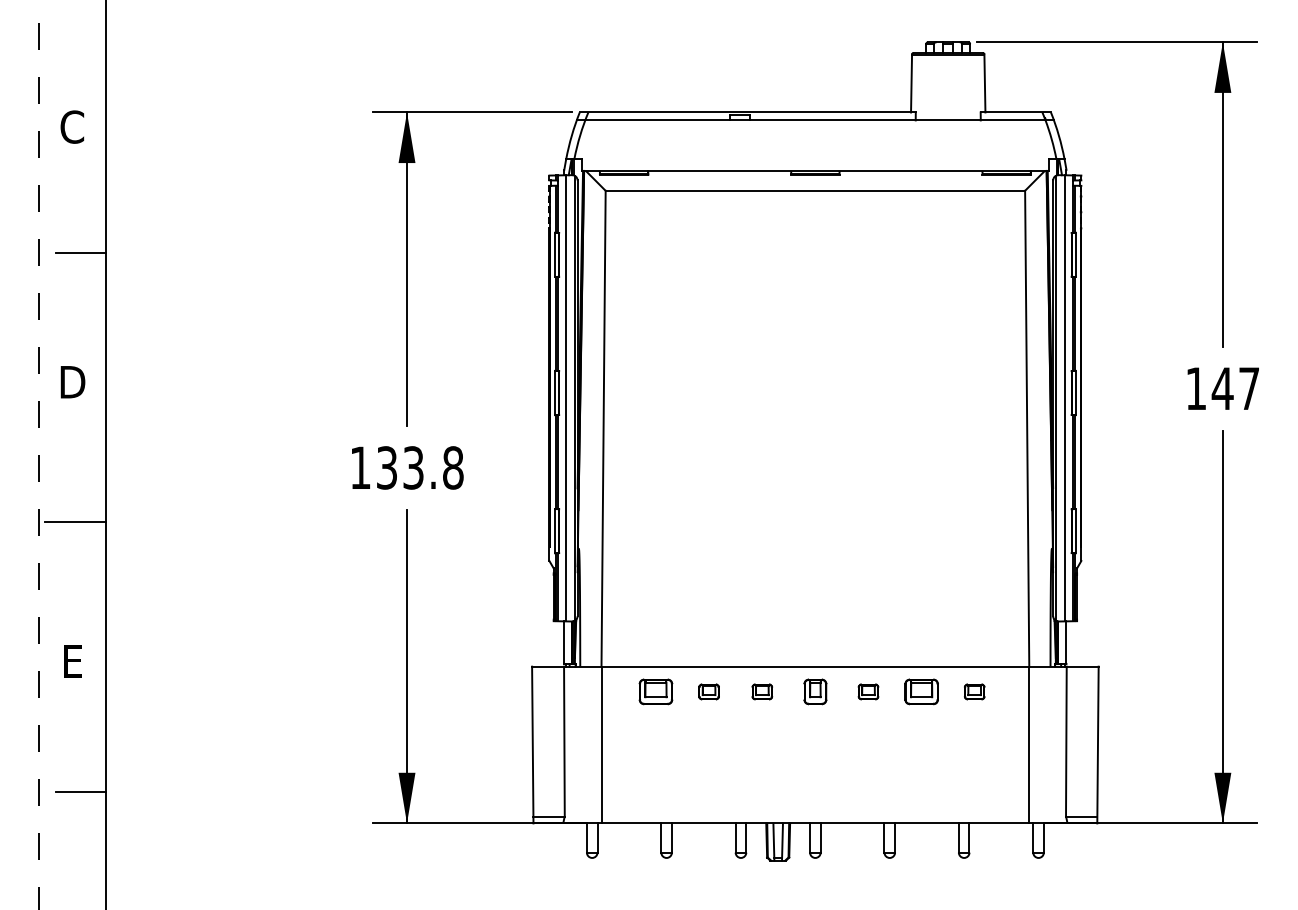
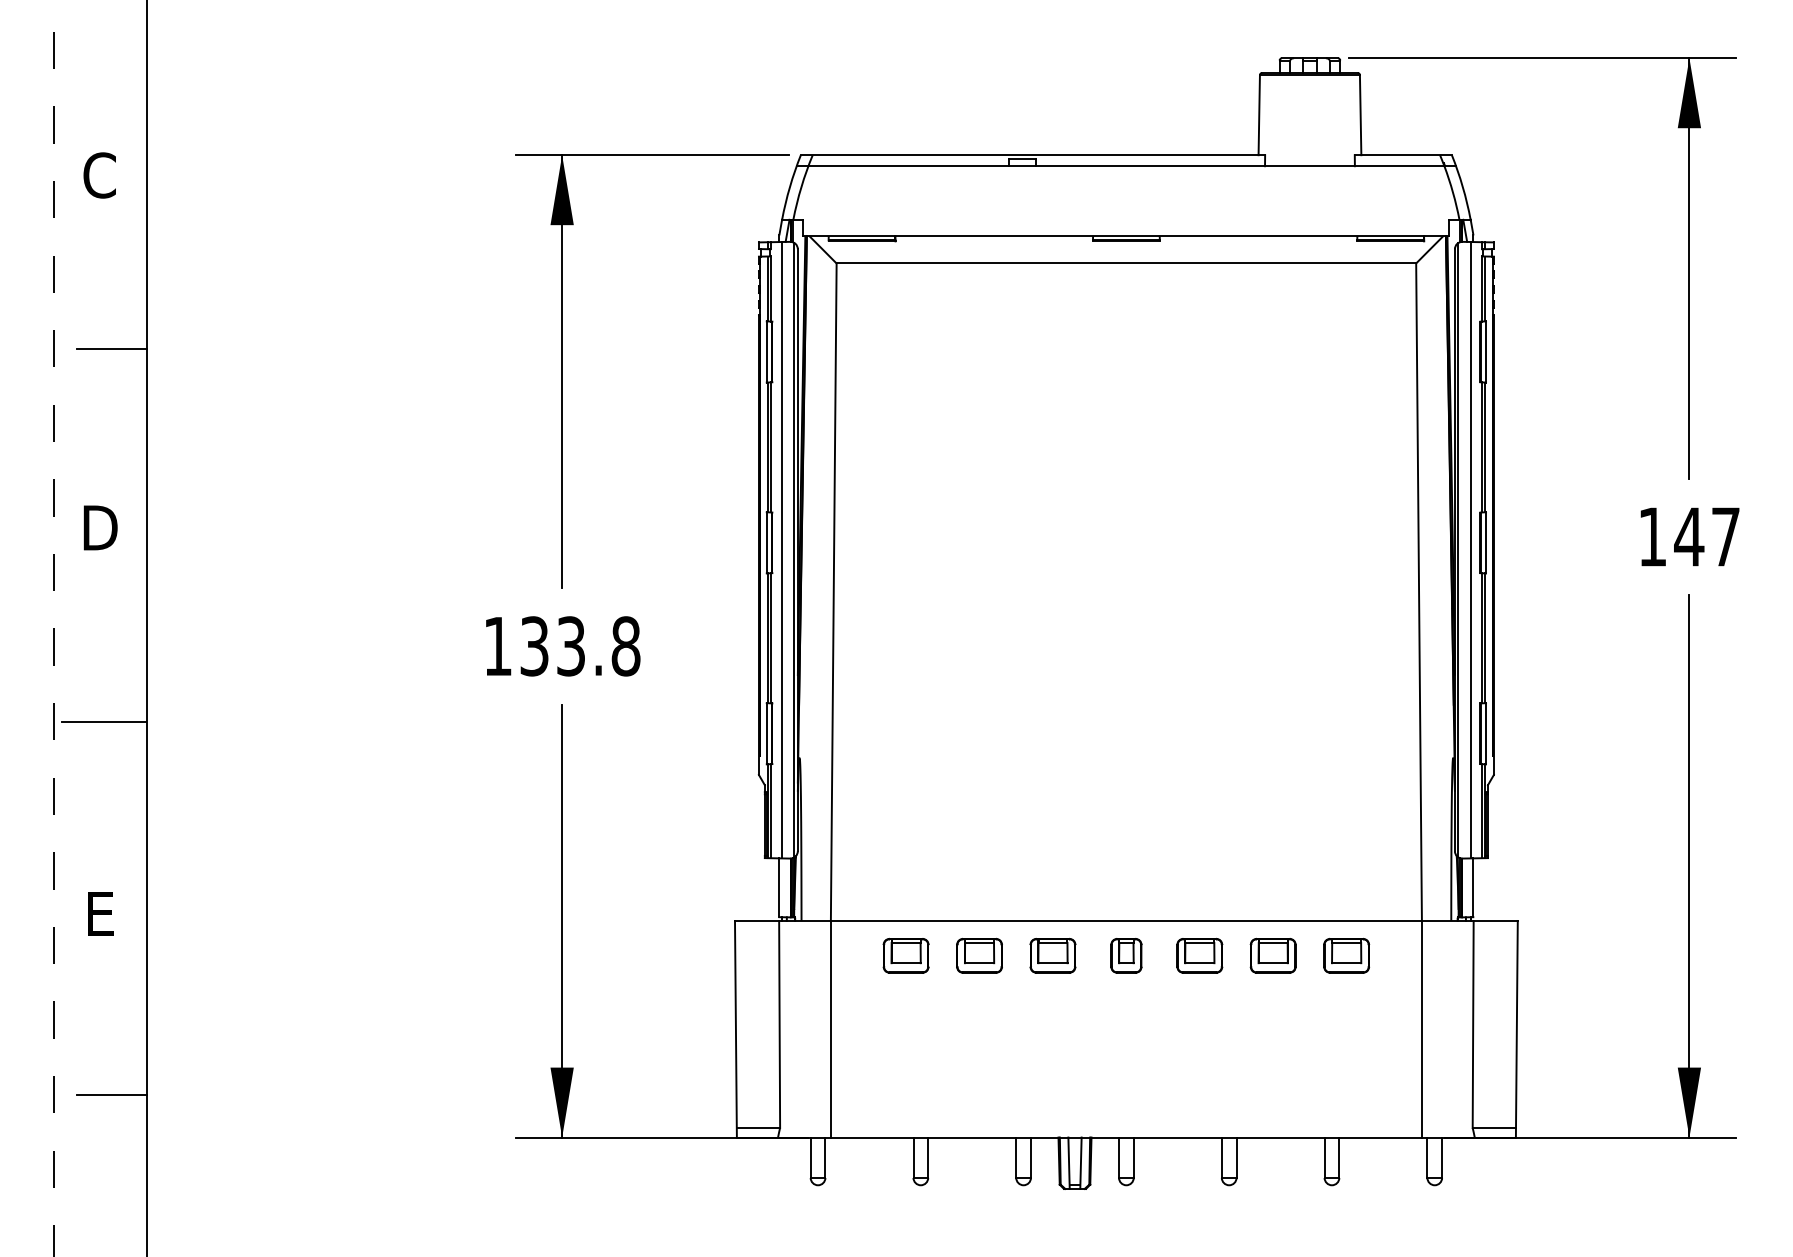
part: (708, 691) -> (978, 955), size x1.67
part: (762, 691) -> (1053, 955), size x1.67
part: (868, 691) -> (1199, 955), size x1.67
part: (974, 691) -> (1346, 955), size x1.67

